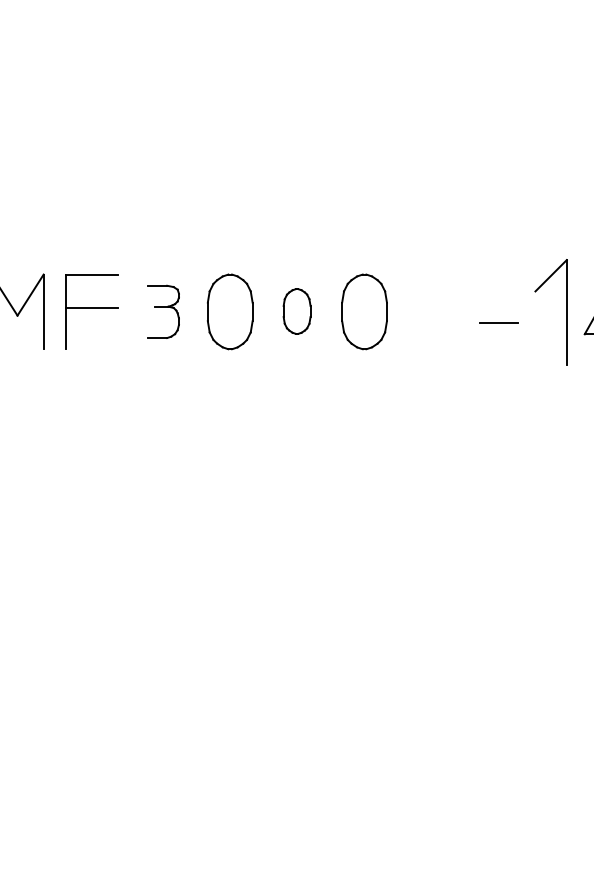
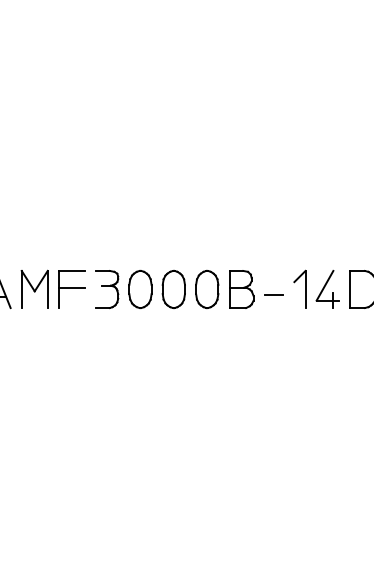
part: (296, 309) -> (173, 288), size x1.67
part: (550, 309) -> (299, 288), size x0.71
part: (163, 311) -> (107, 289), size x1.43
part: (433, 311) -> (241, 289), added

